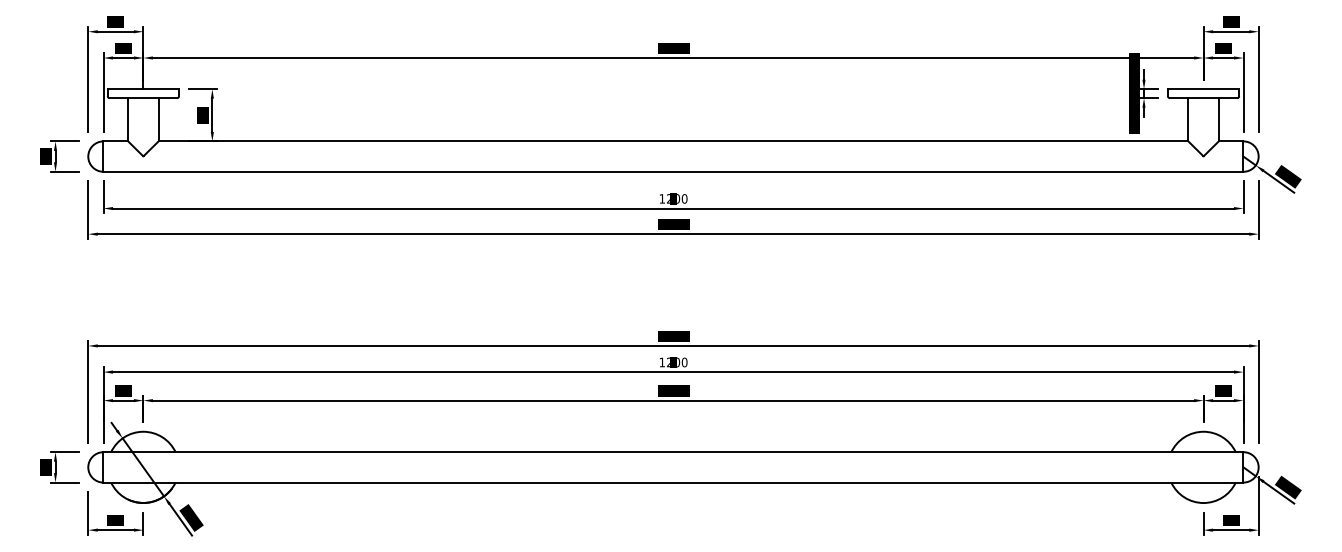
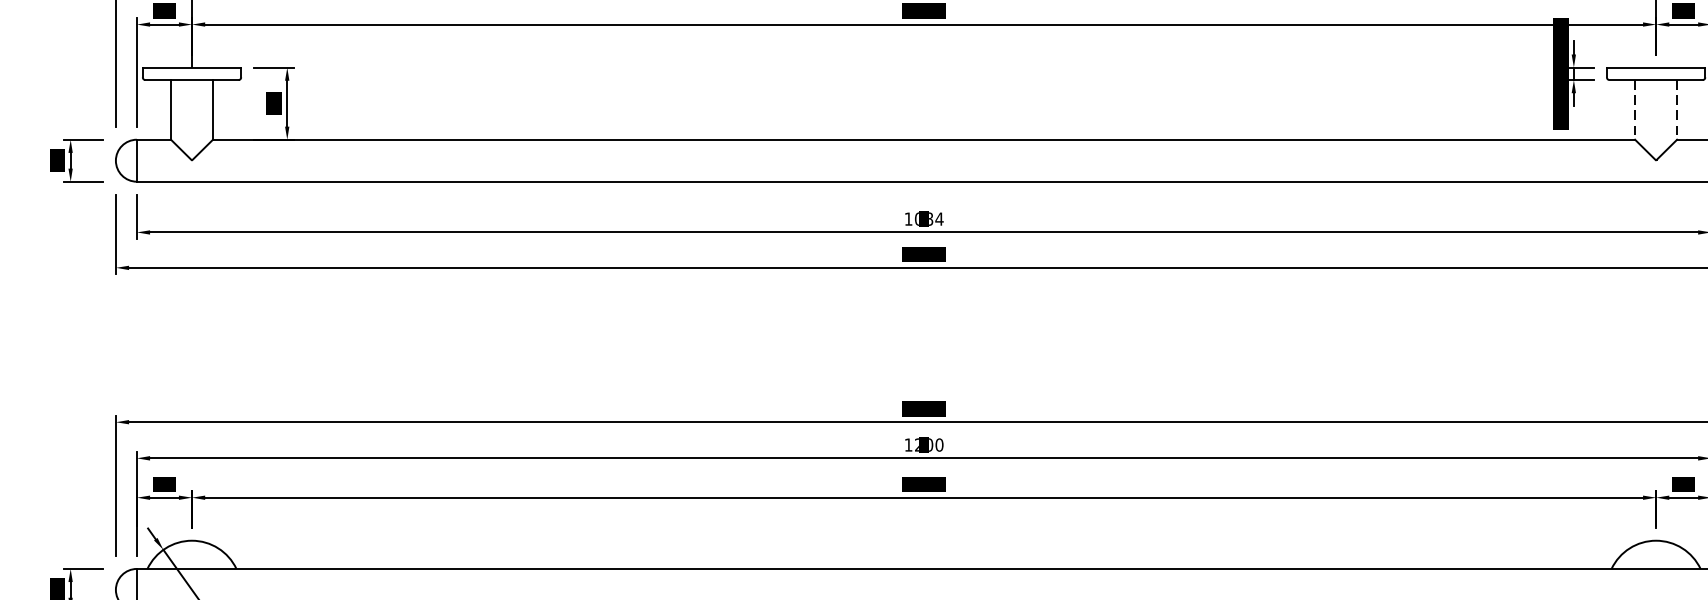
line: (1188, 119) -> (1635, 109), solid -> dashed
line: (1218, 119) -> (1676, 109), solid -> dashed
text: (676, 198) -> (928, 218), 1200 -> 1084

